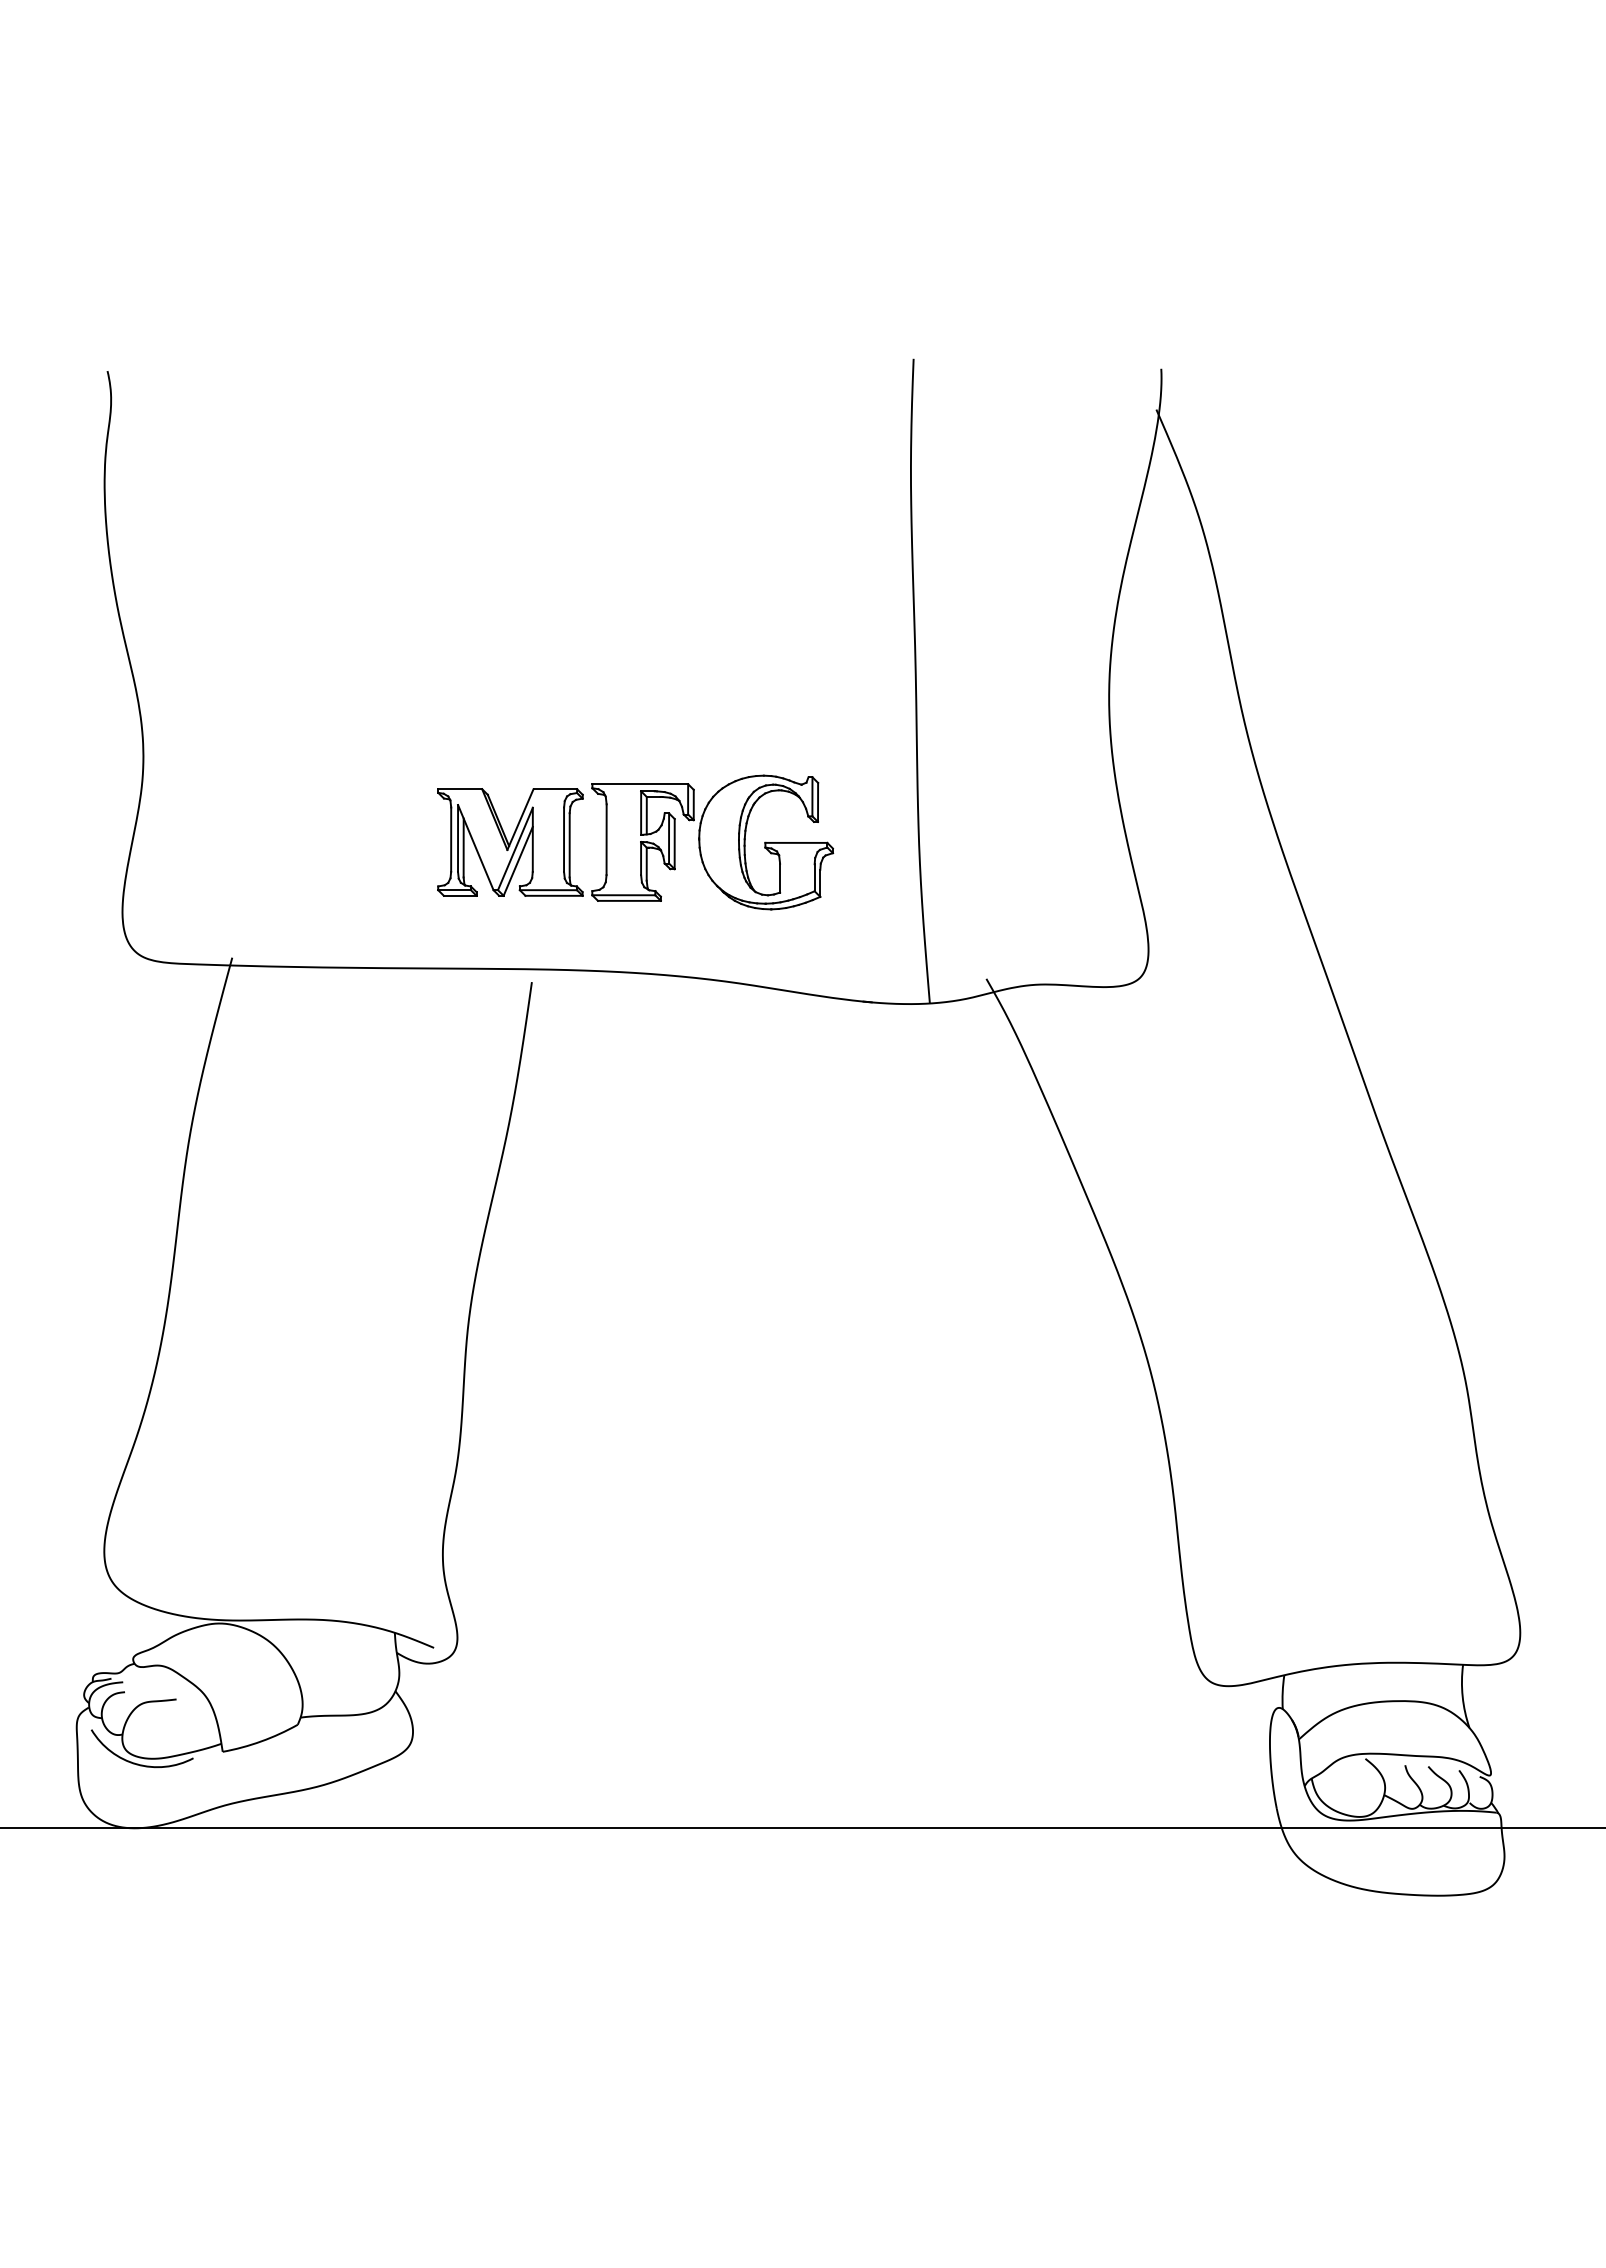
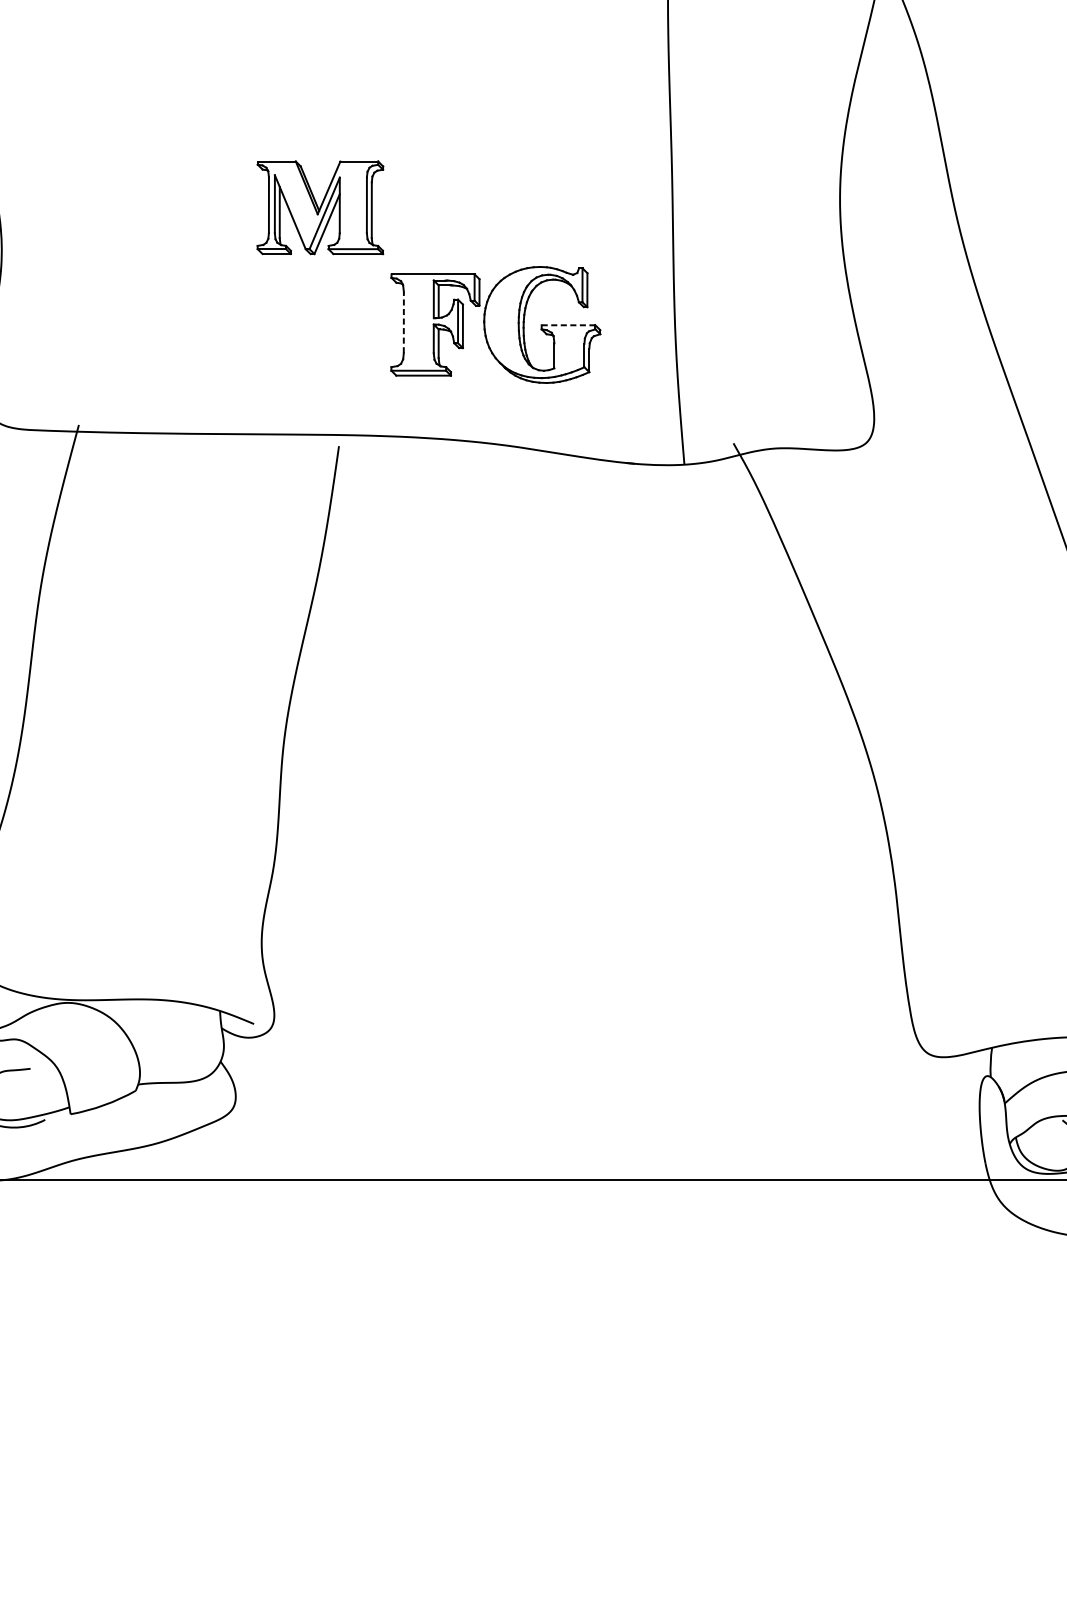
line: (606, 839) -> (403, 322), solid -> dashed
part: (510, 842) -> (320, 207), moved
line: (796, 842) -> (568, 324), solid -> dashed

